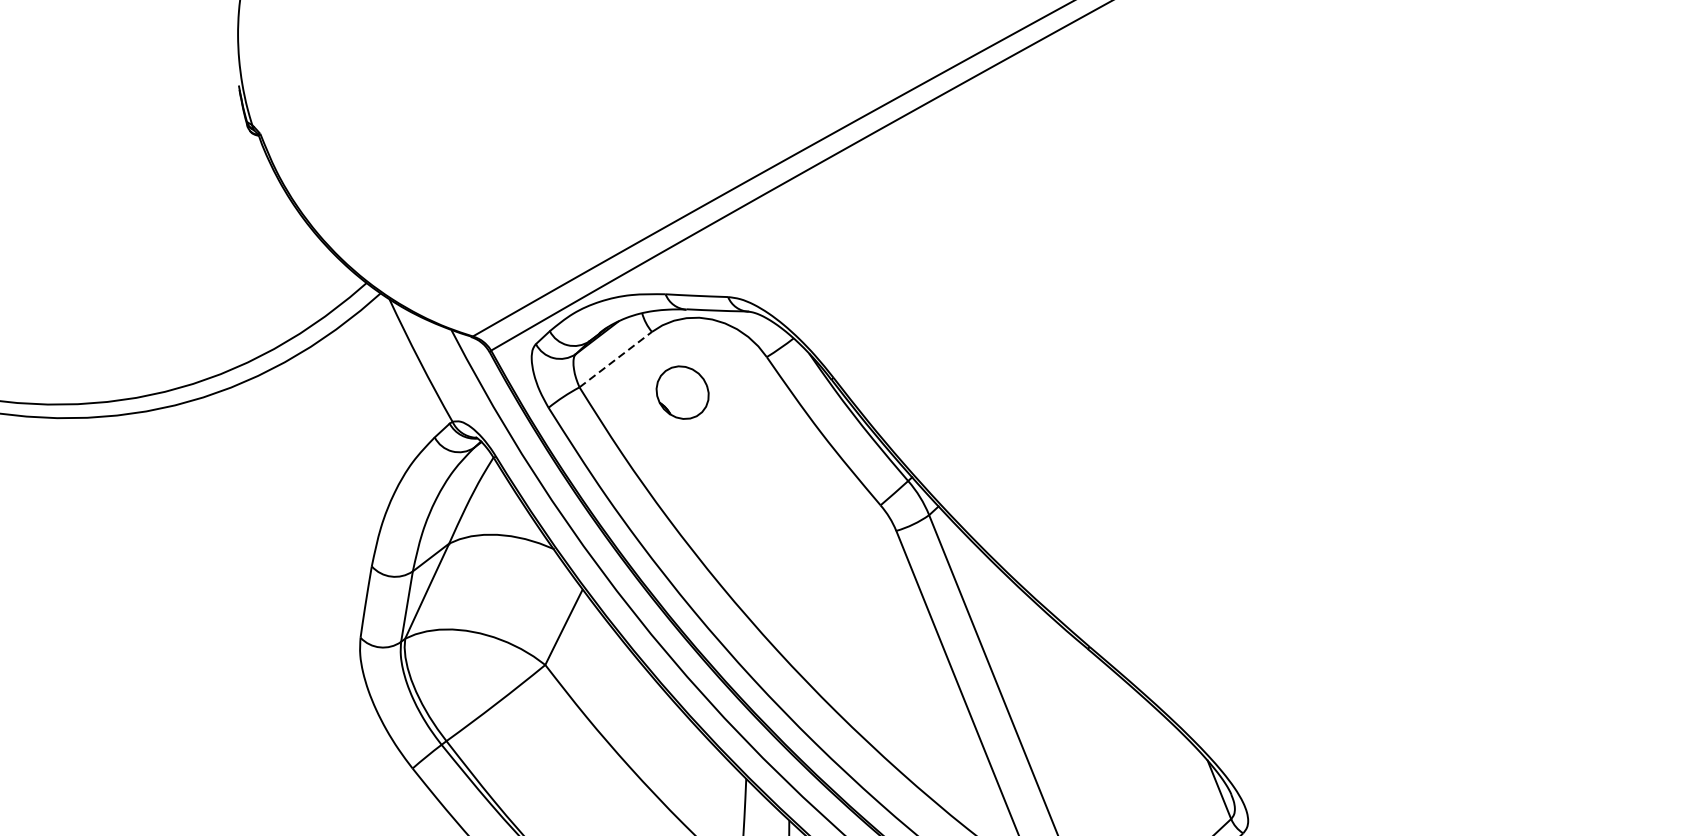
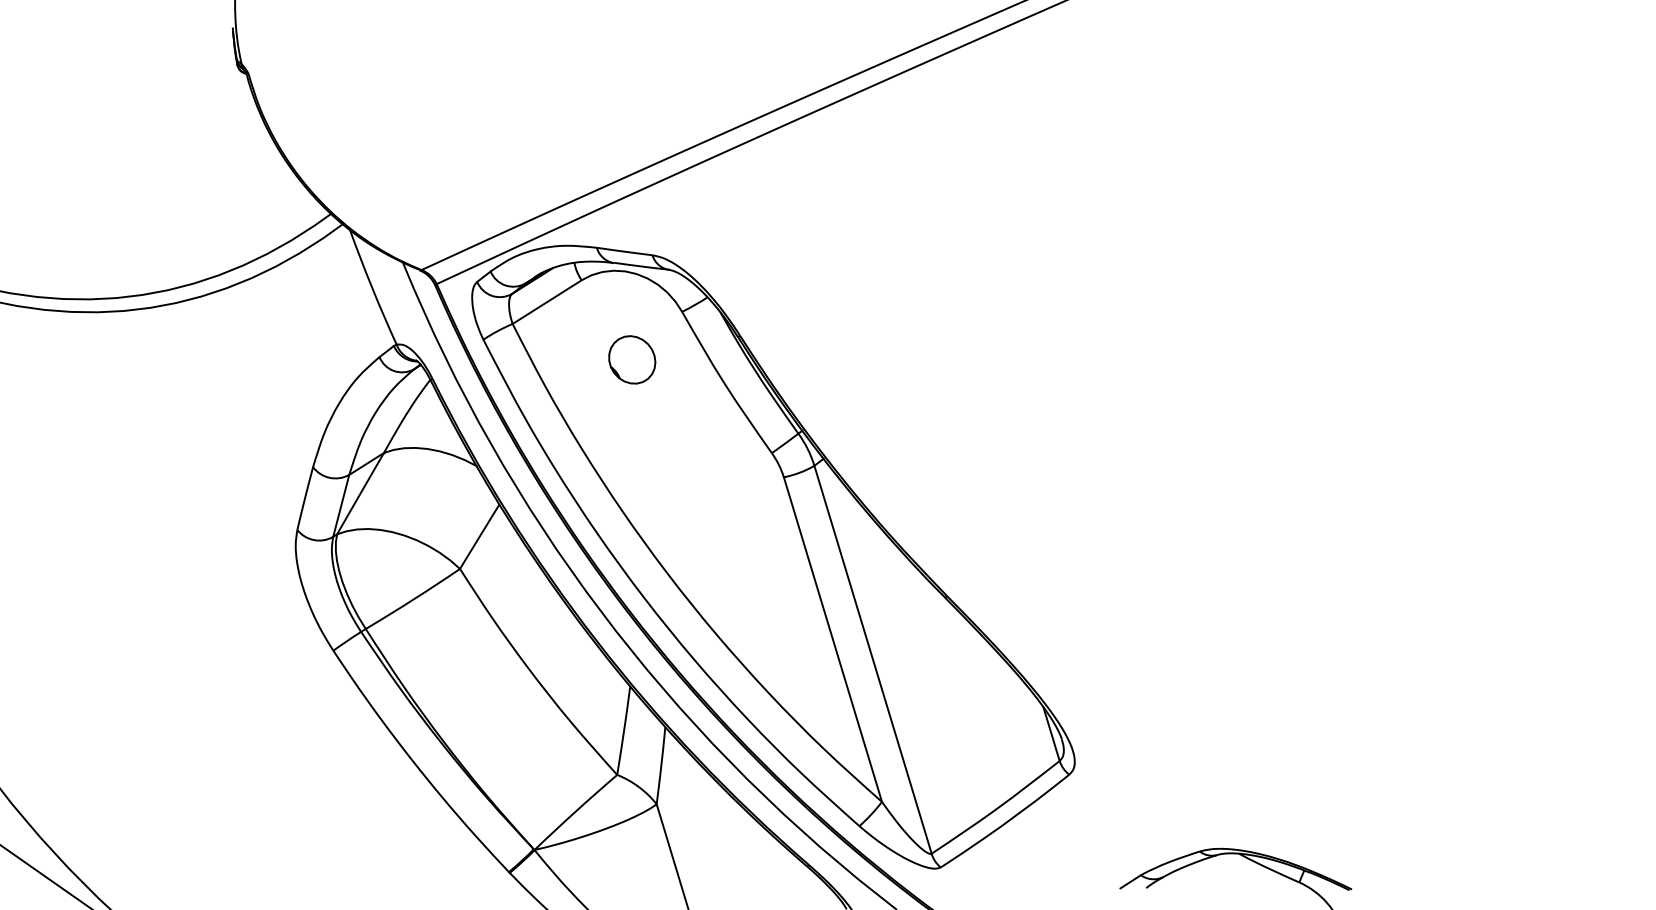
line: (616, 360) -> (547, 302), dashed -> solid
part: (682, 392) -> (632, 359), moved

